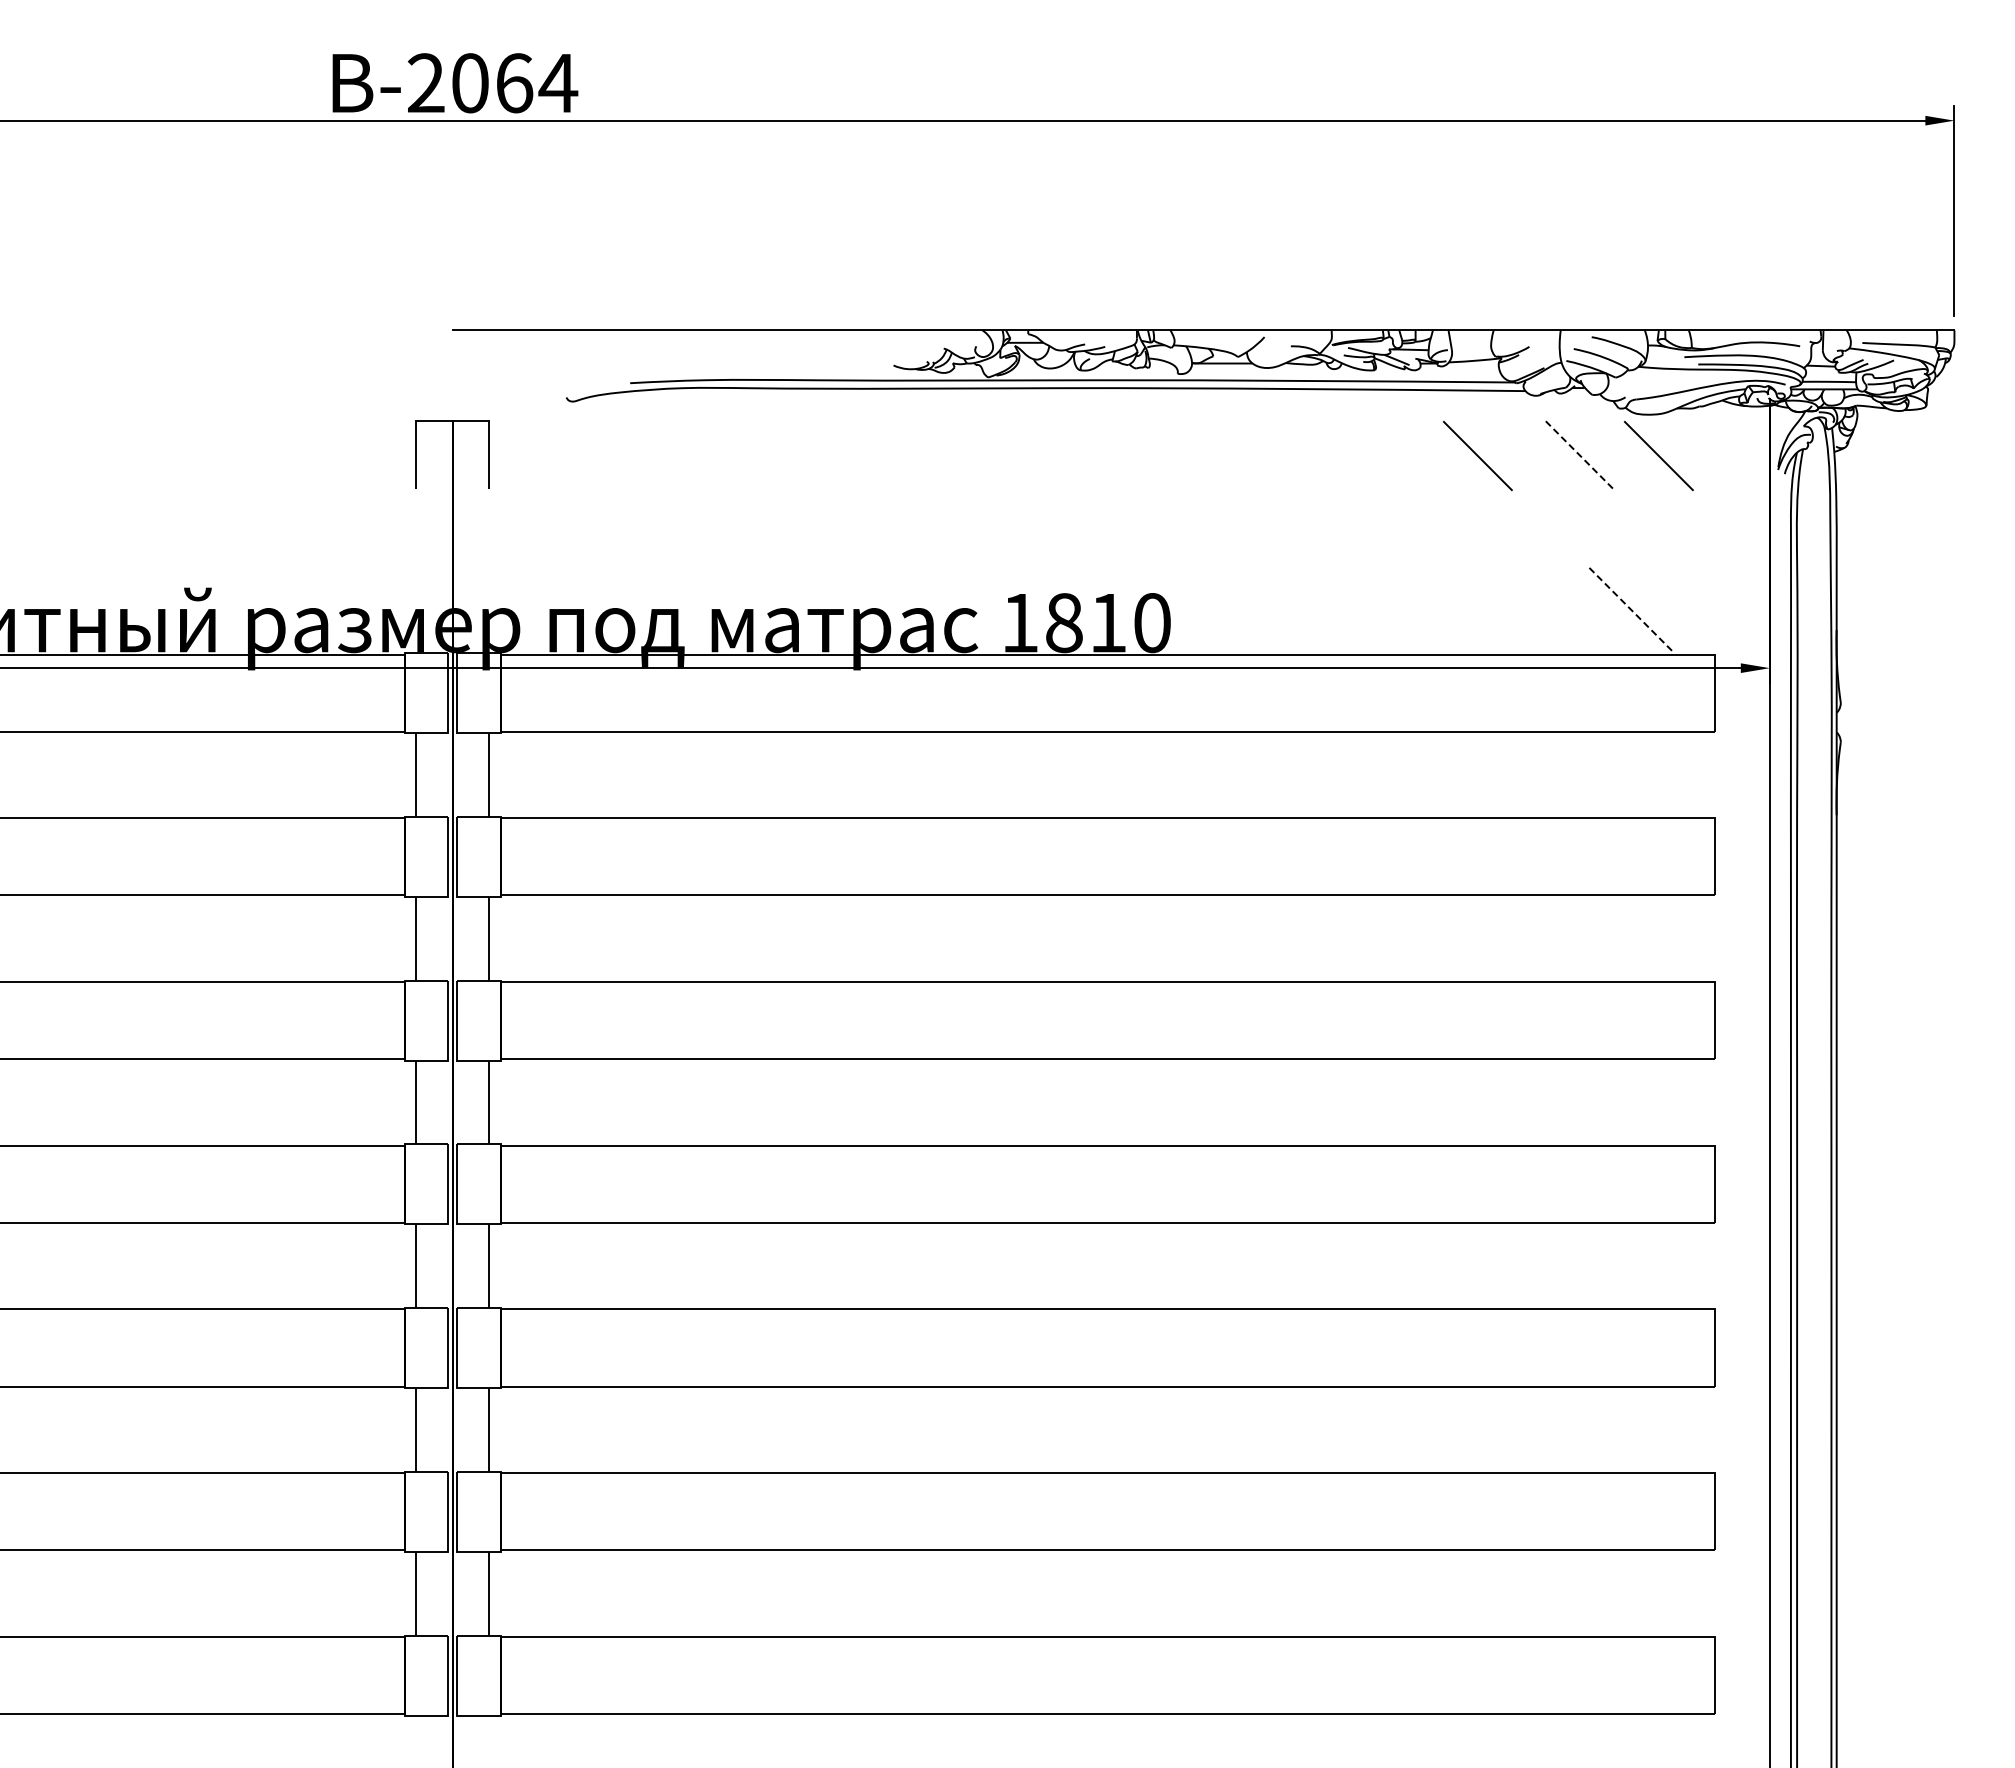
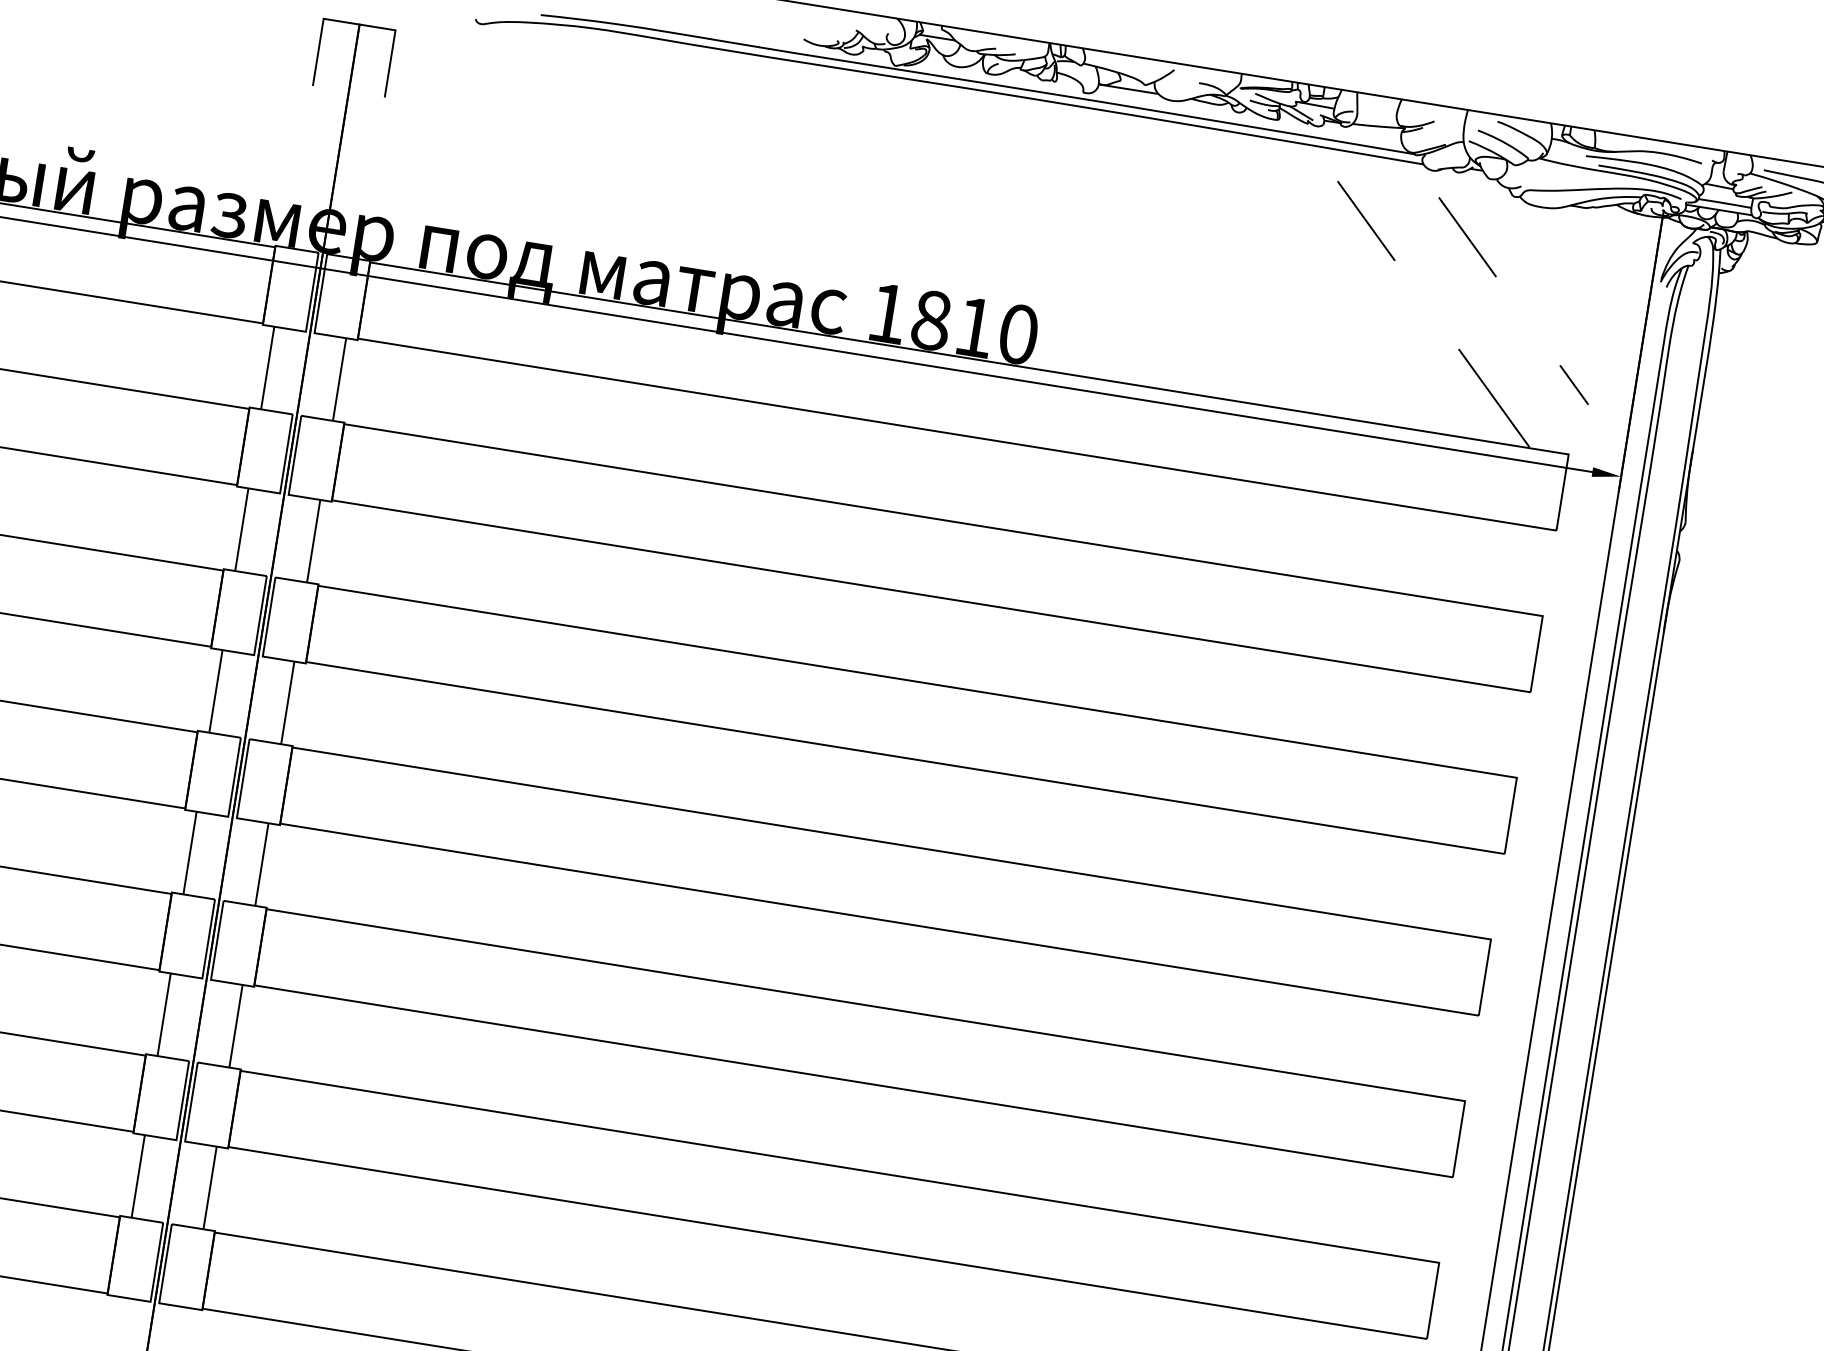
line: (1580, 456) -> (1467, 237), dashed -> solid
line: (1658, 456) -> (1544, 250), removed
line: (1708, 584) -> (1573, 384), added
line: (1632, 611) -> (1494, 398), dashed -> solid

